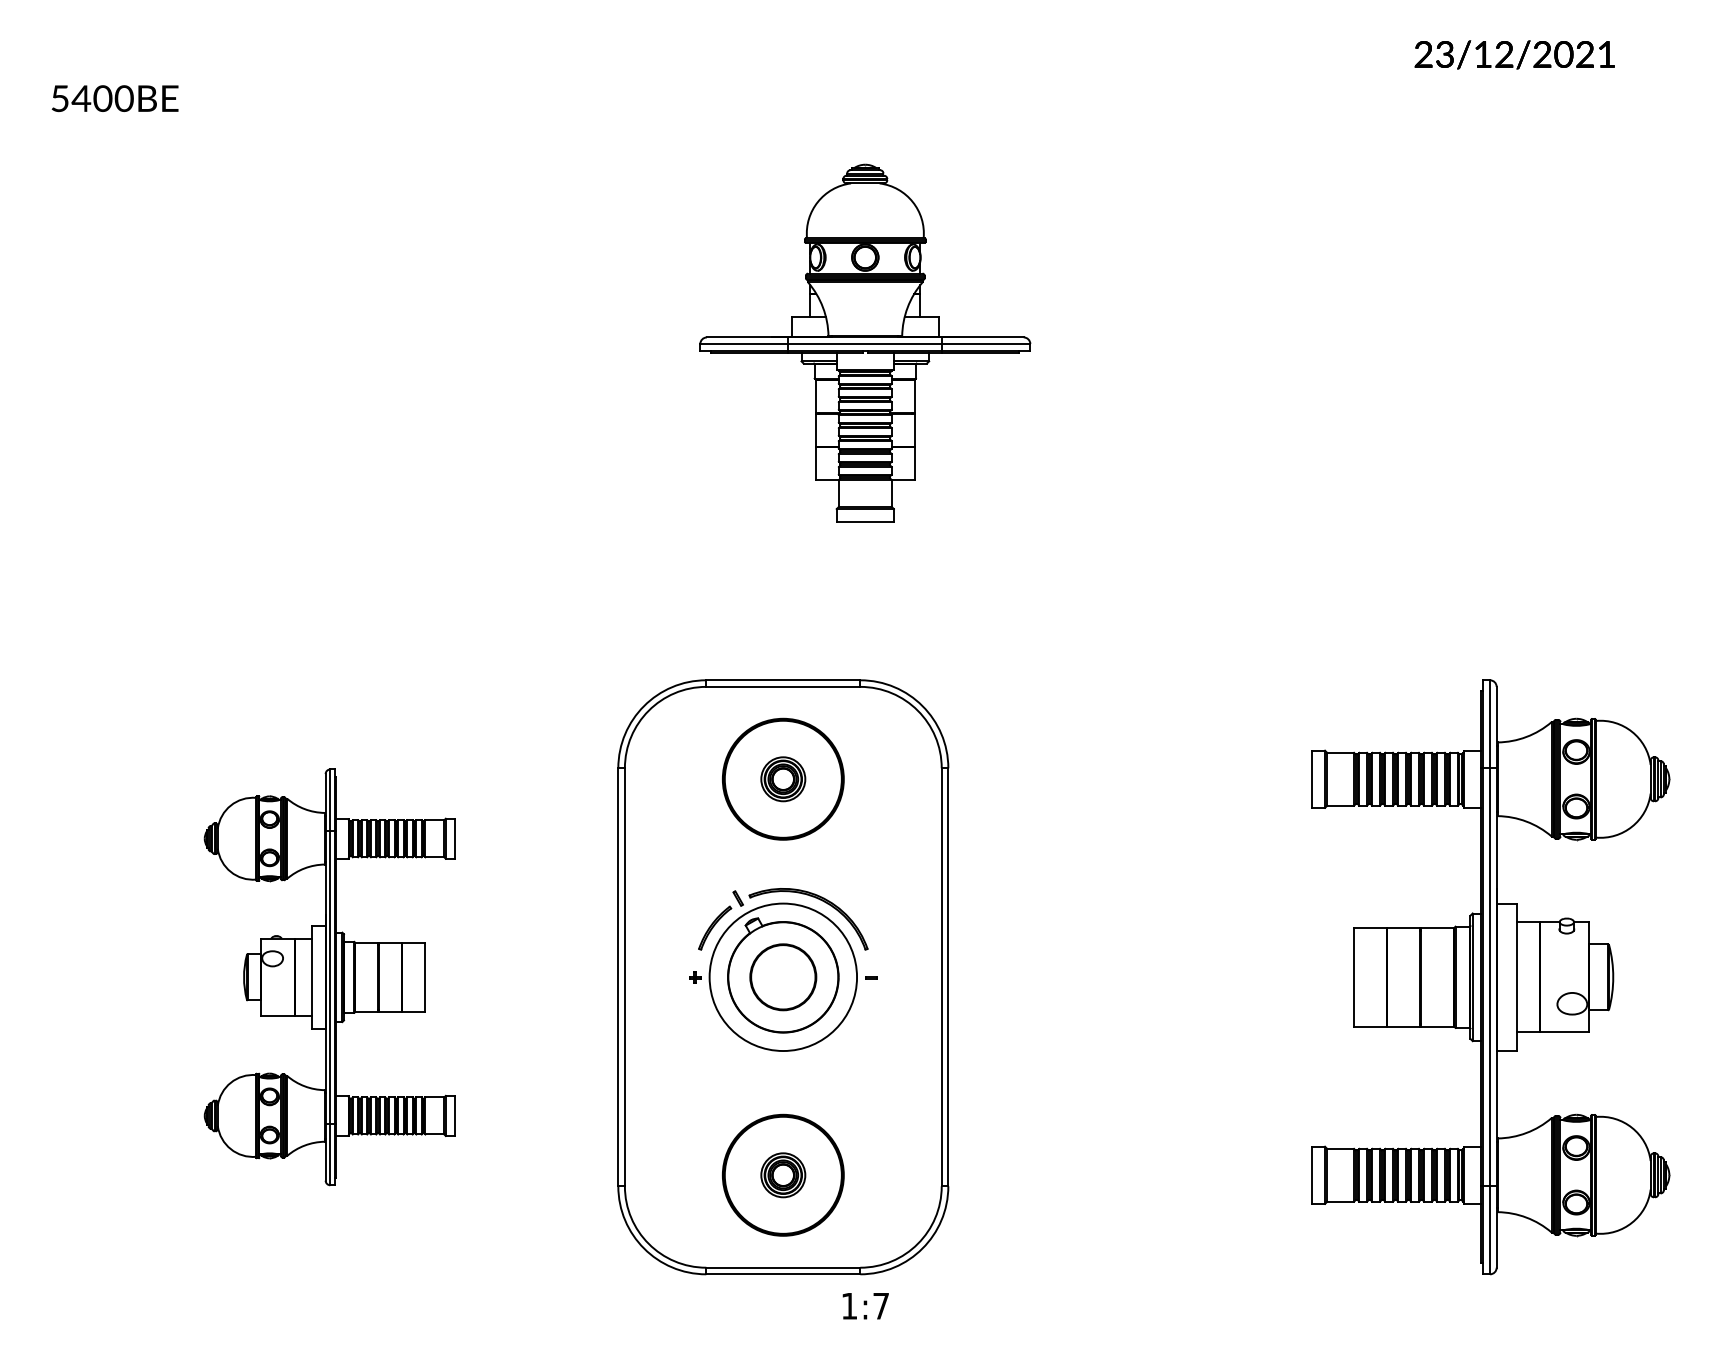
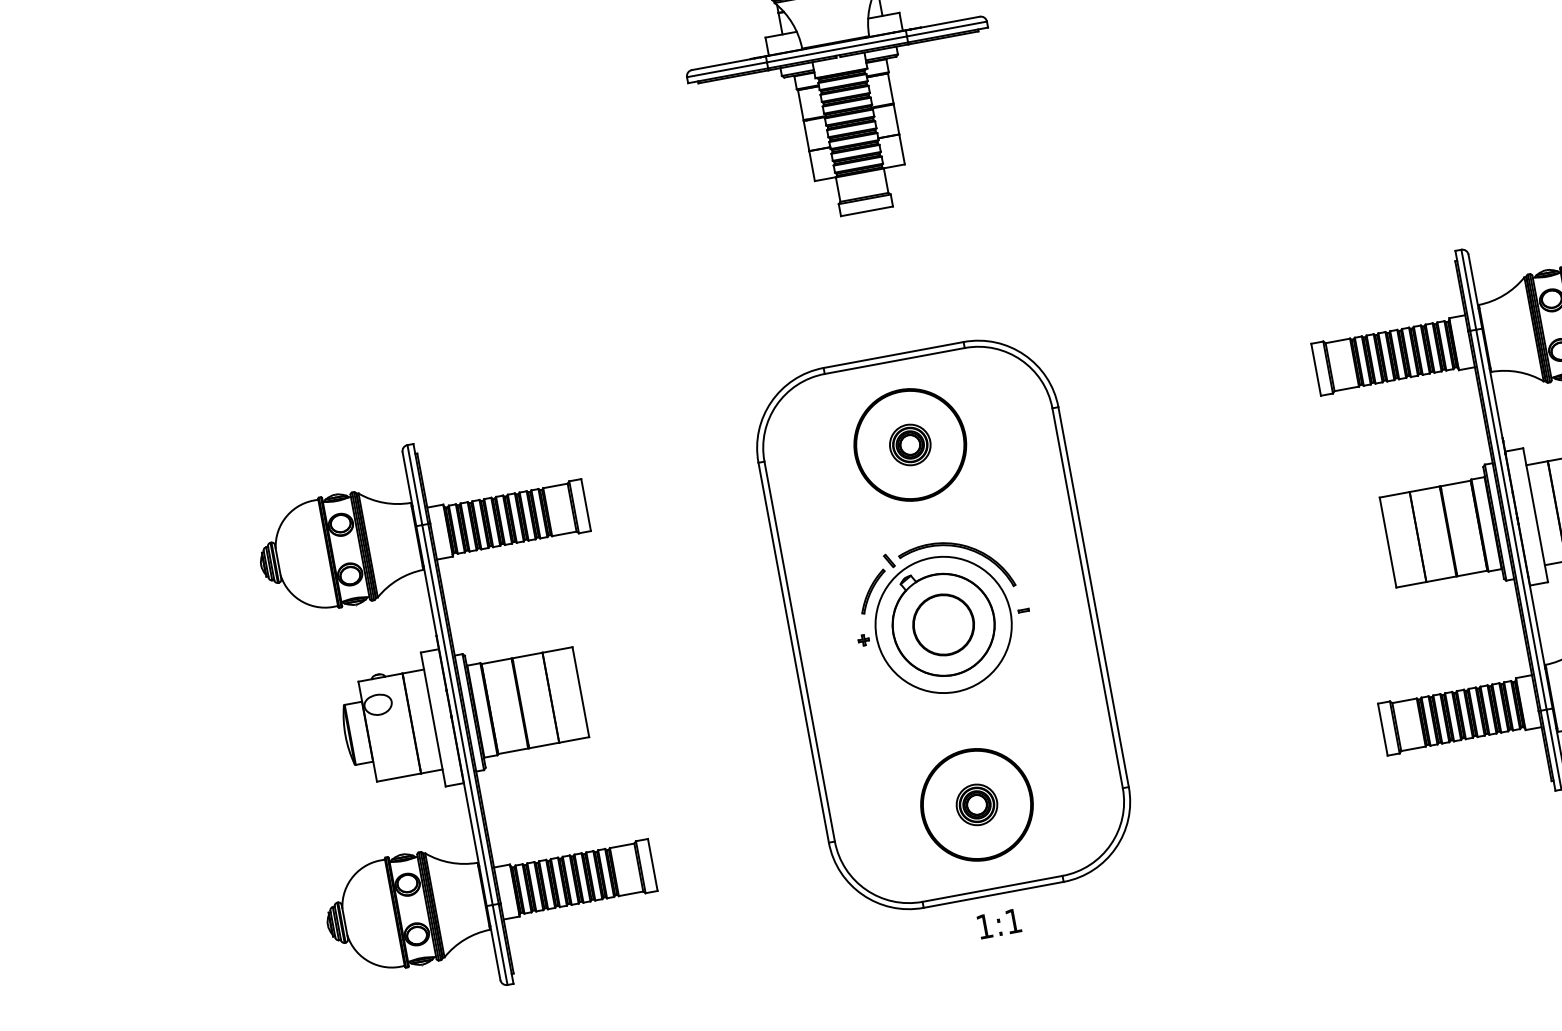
part: (329, 977) -> (456, 715), size x1.43
part: (783, 977) -> (943, 625), moved
text: (880, 1306) -> (1012, 921), 1:7 -> 1:1

